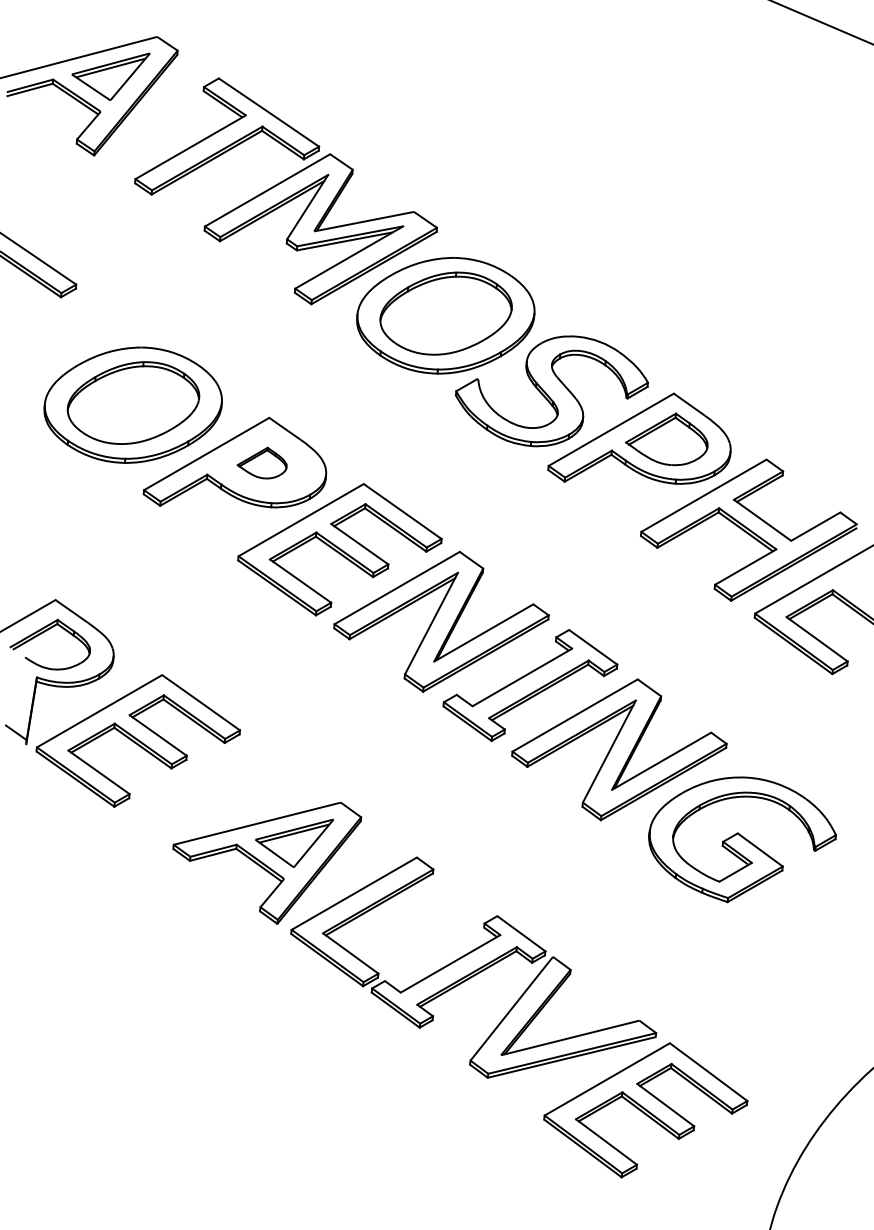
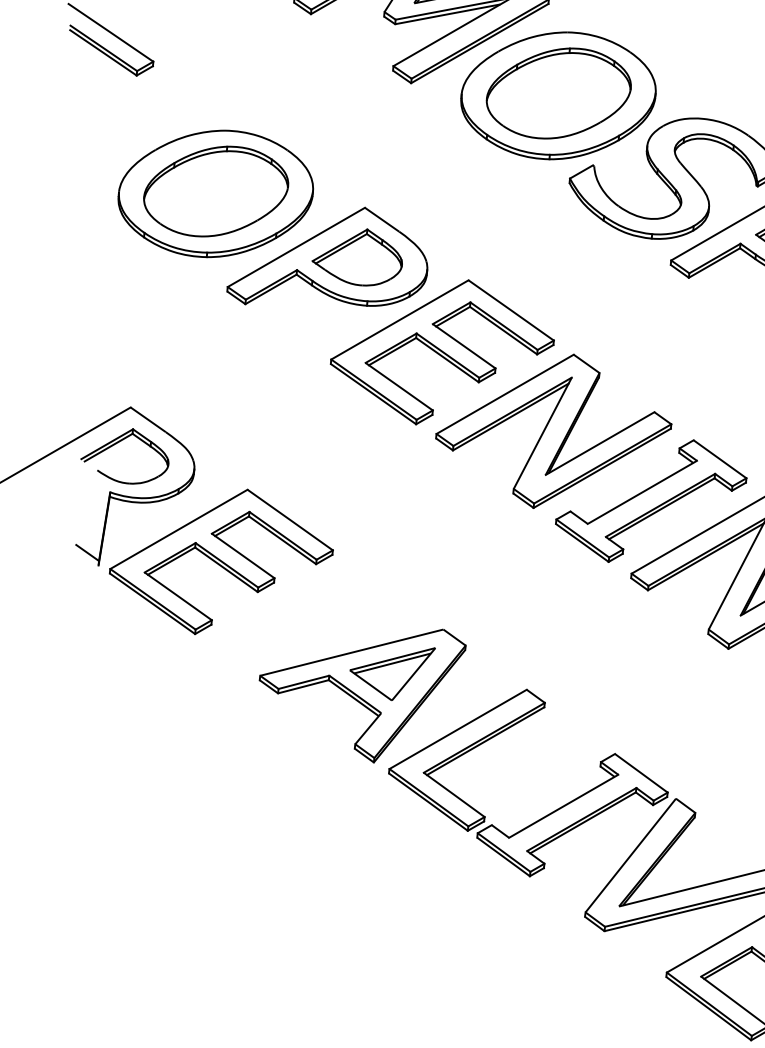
part: (261, 462) -> (356, 256), size x1.67

